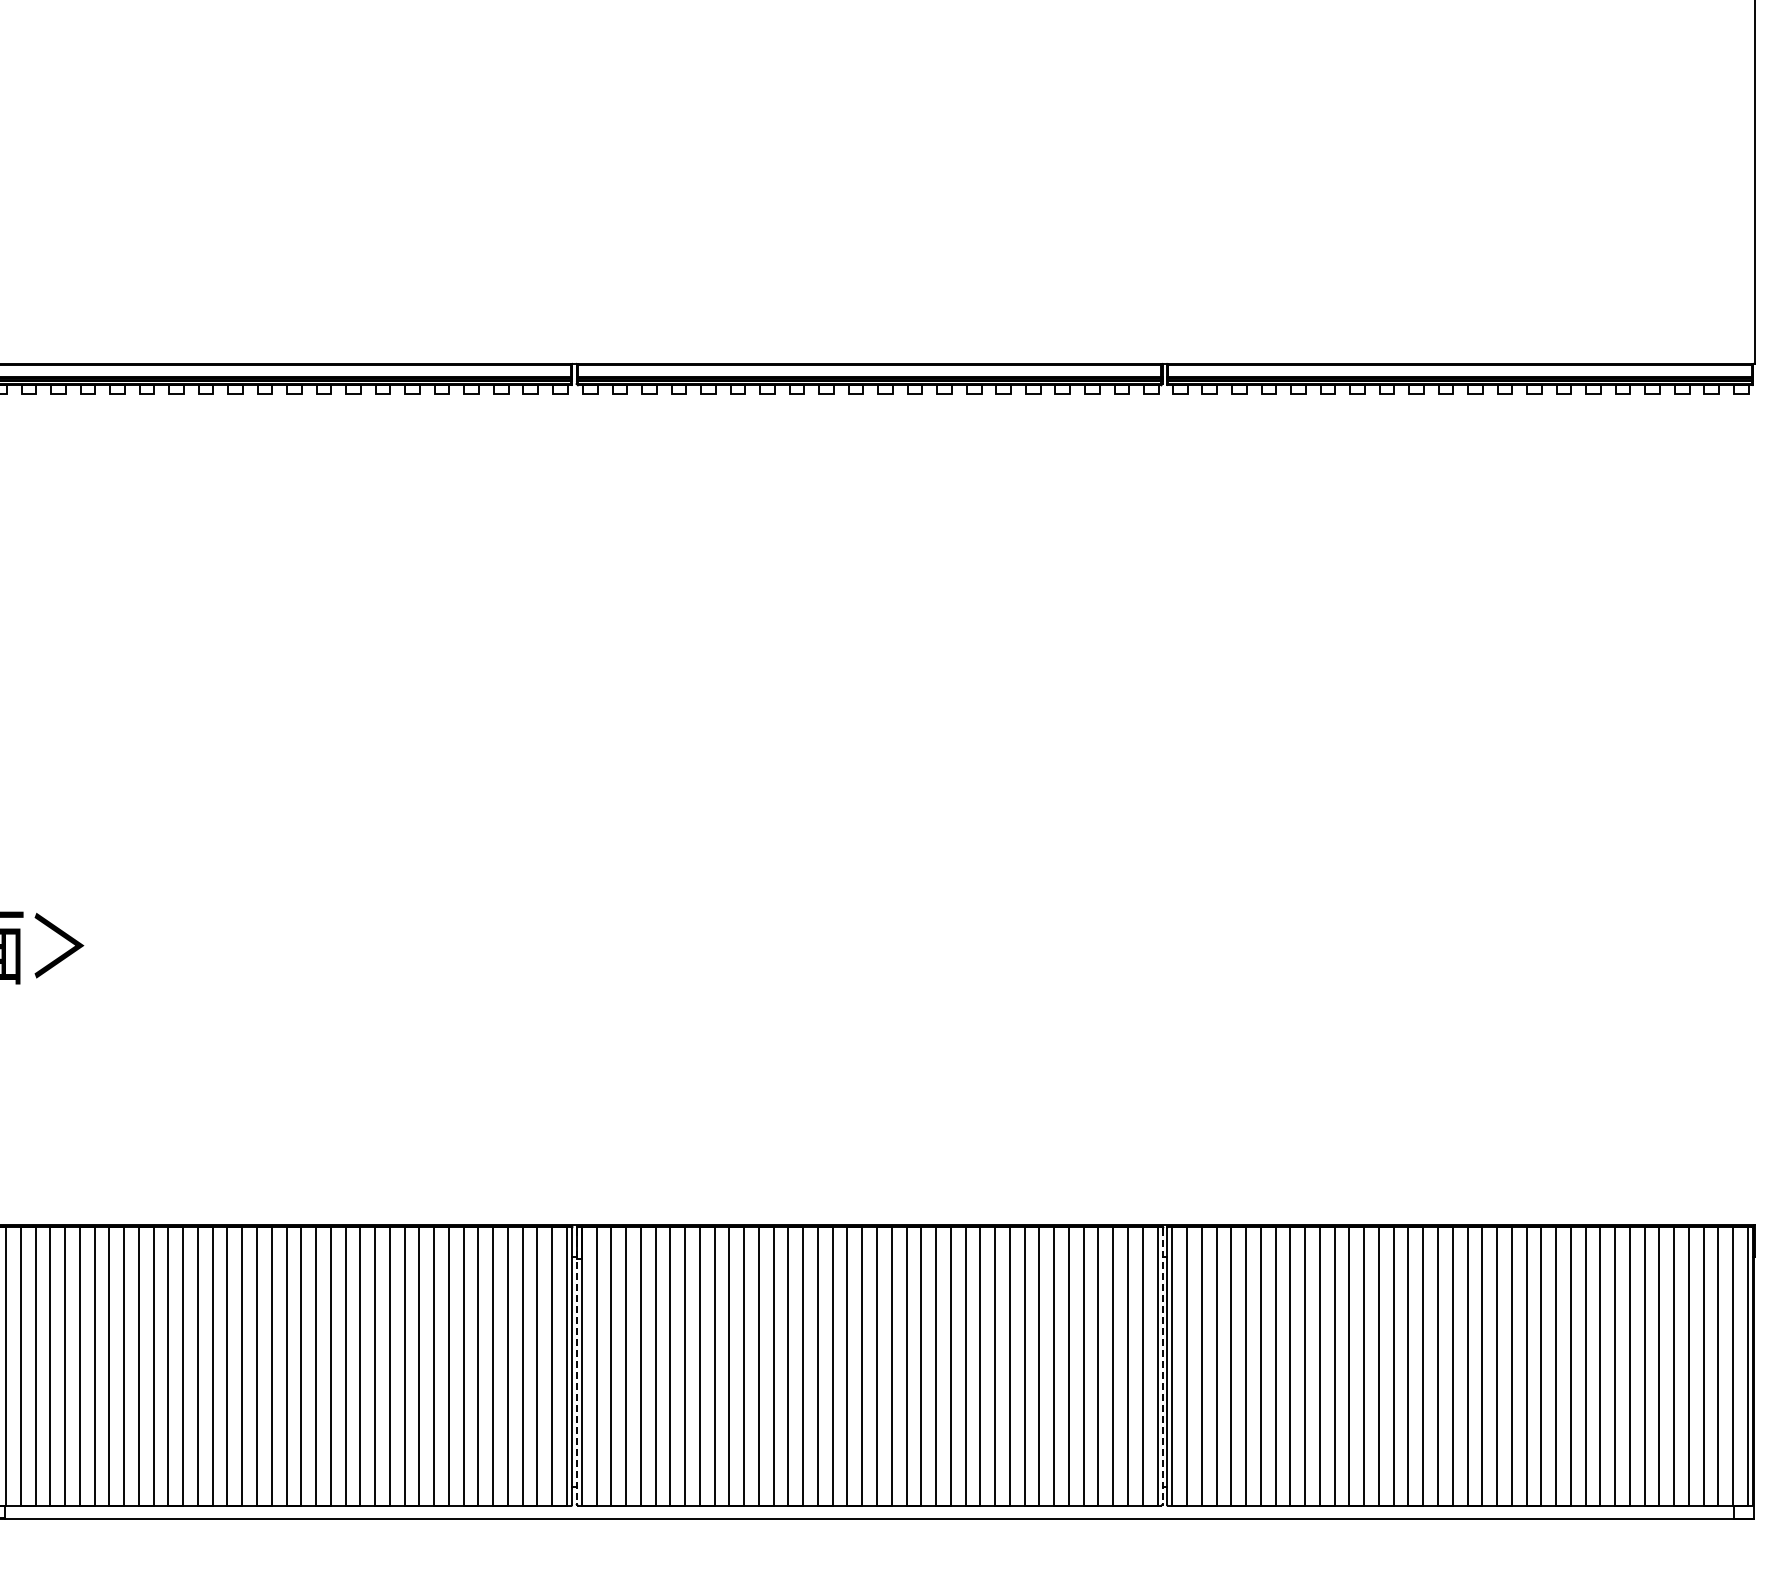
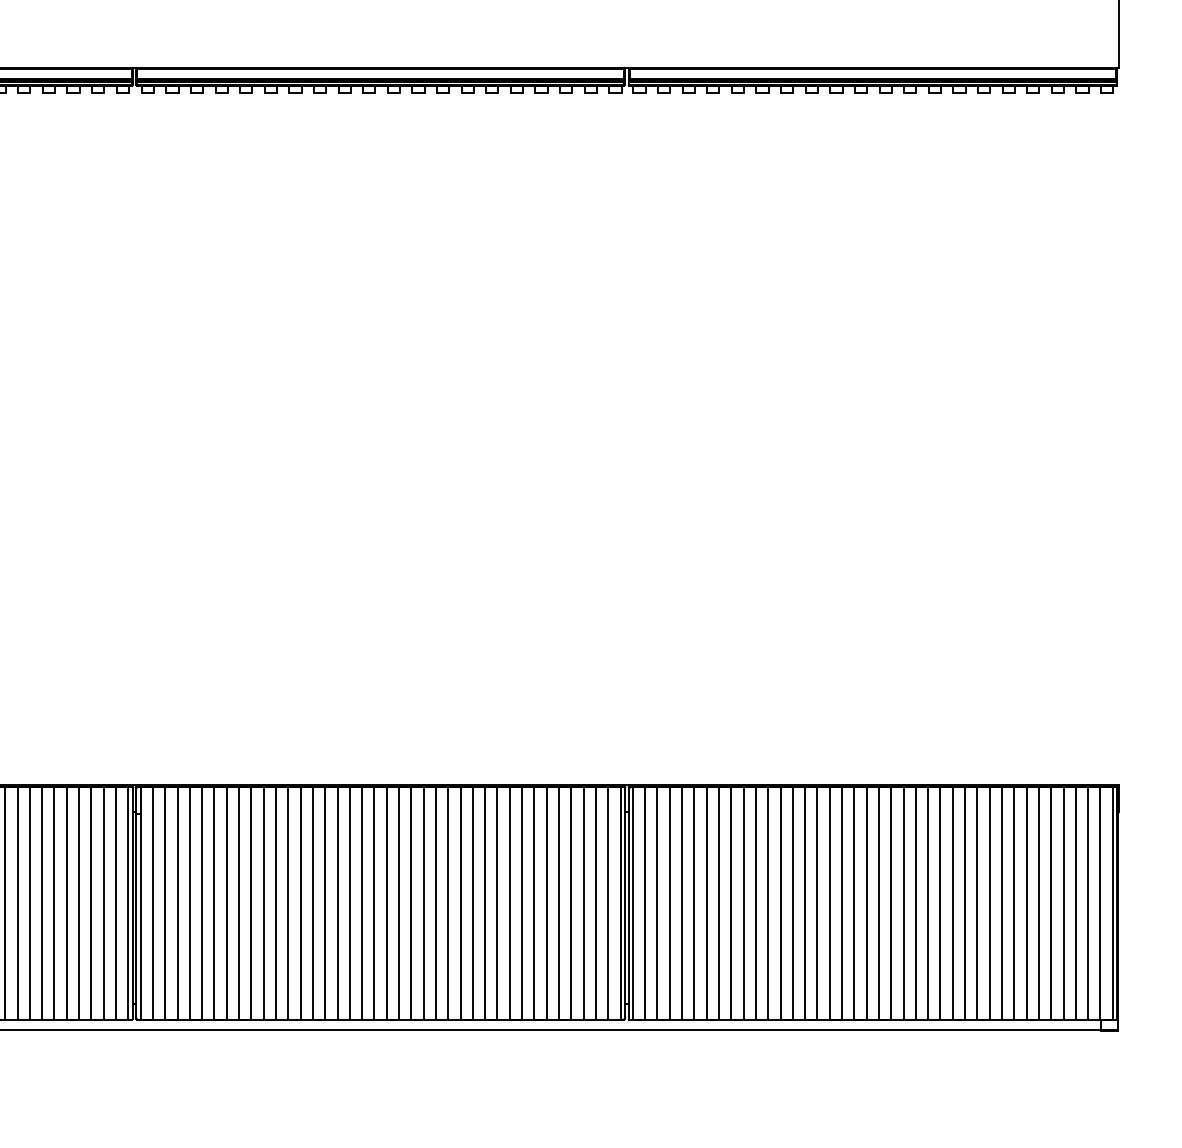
line: (576, 1367) -> (136, 904), dashed -> solid
line: (1162, 1367) -> (624, 904), dashed -> solid

